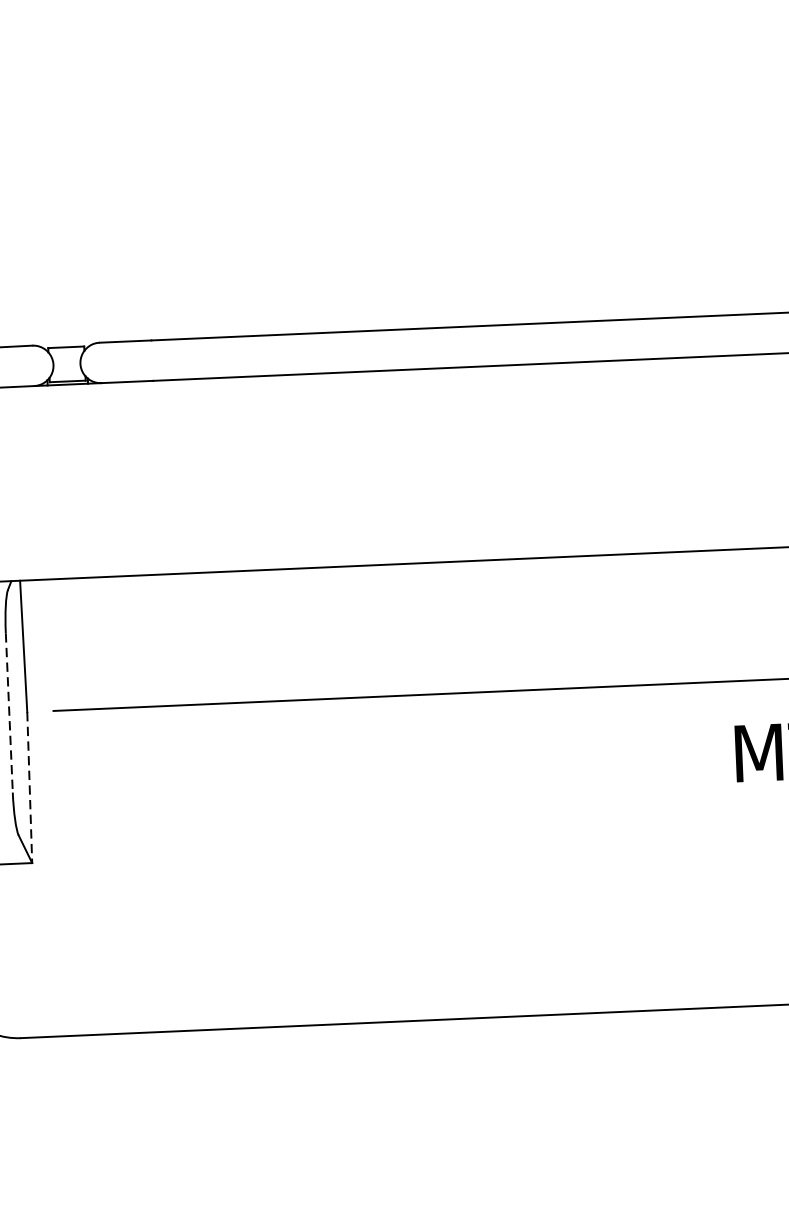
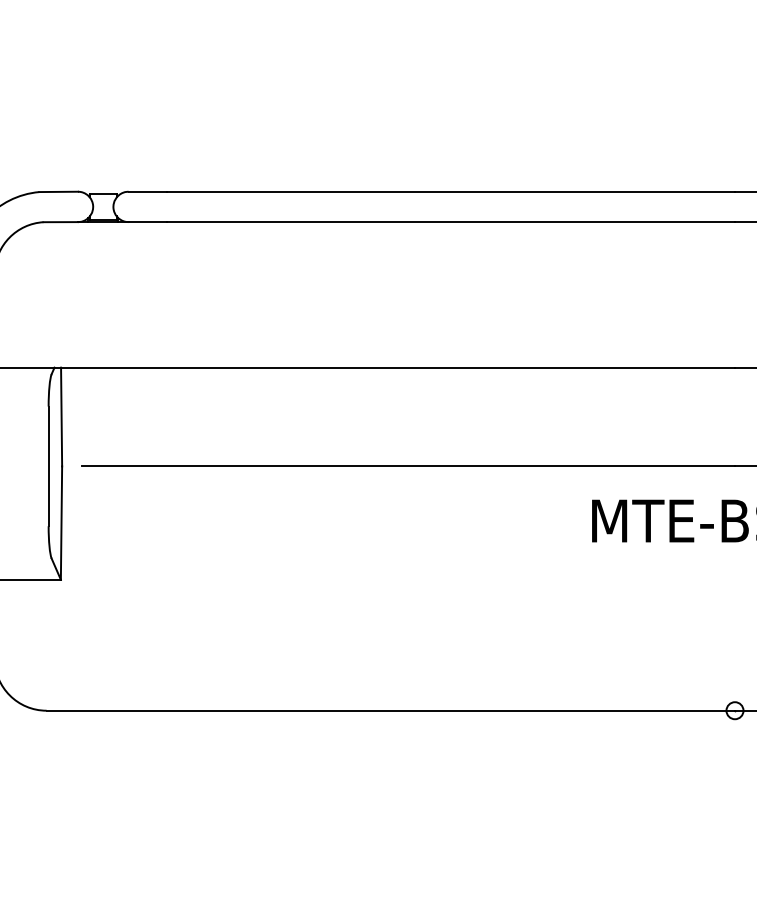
line: (9, 713) -> (48, 466), dashed -> solid
line: (29, 788) -> (61, 523), dashed -> solid

